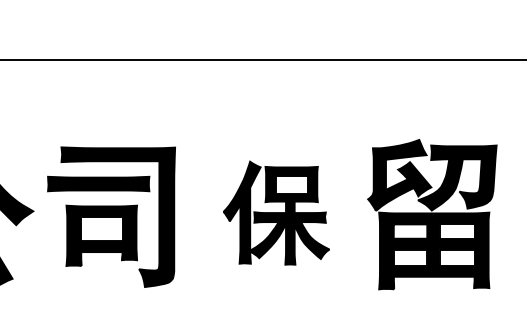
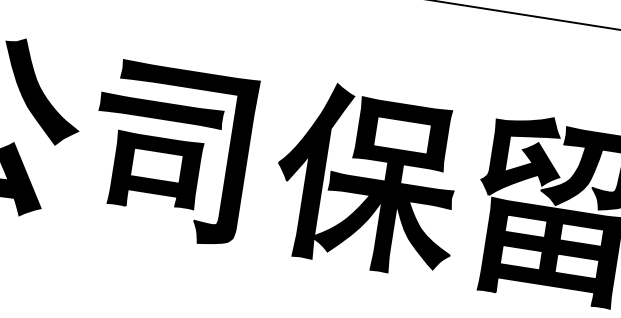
part: (276, 212) -> (369, 178), size x1.43

